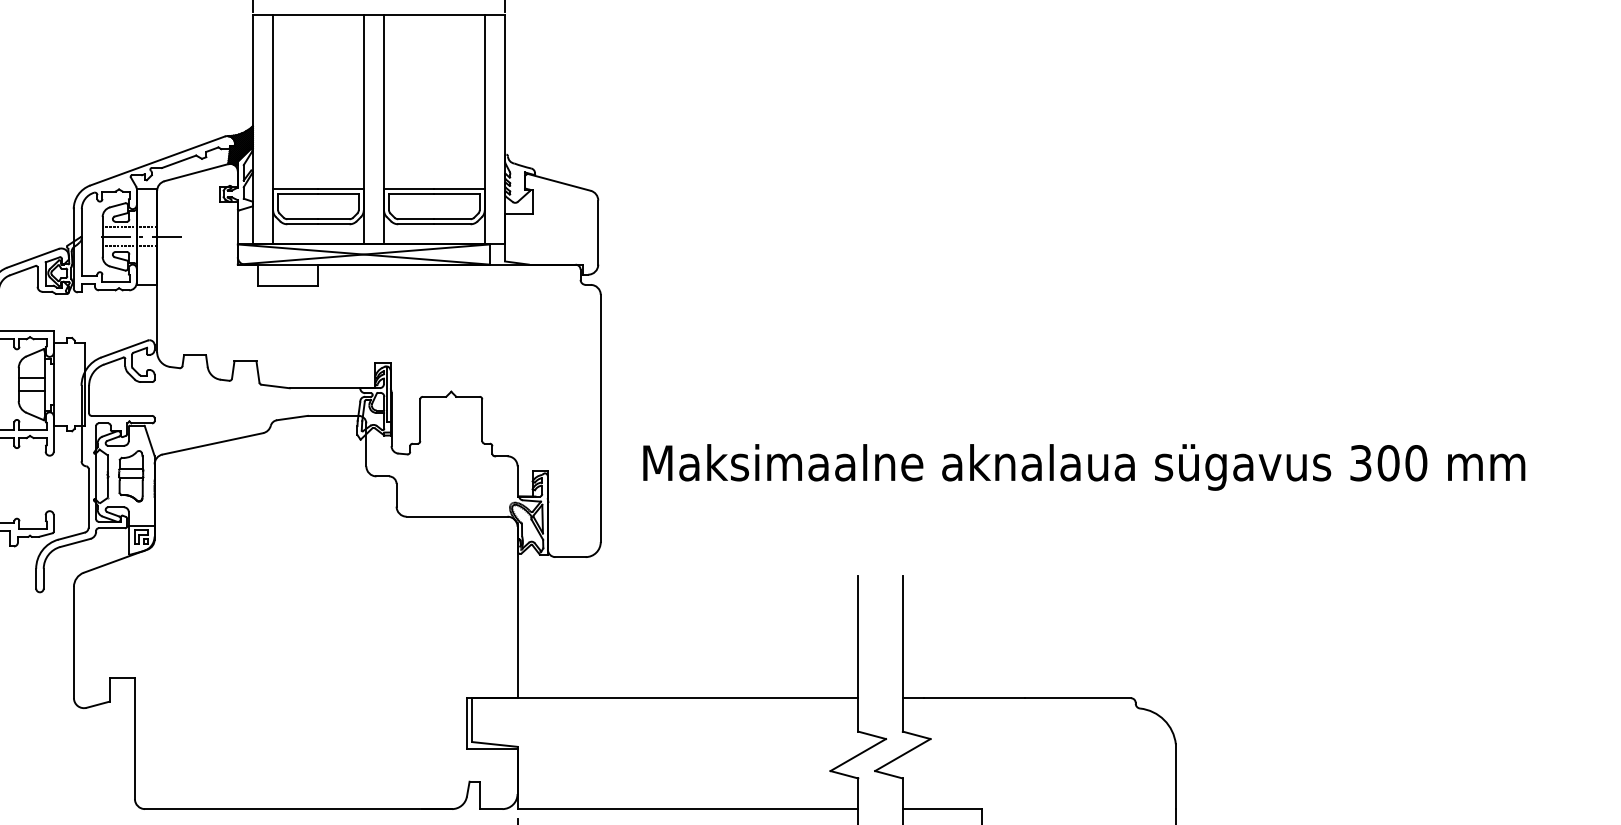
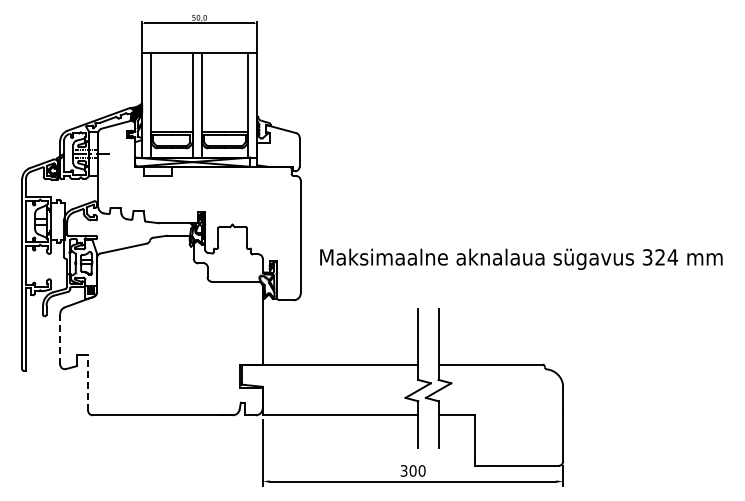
text: (1402, 463) -> (666, 257), 300 -> 324
line: (74, 640) -> (60, 338), solid -> dashed
line: (135, 739) -> (88, 383), solid -> dashed

